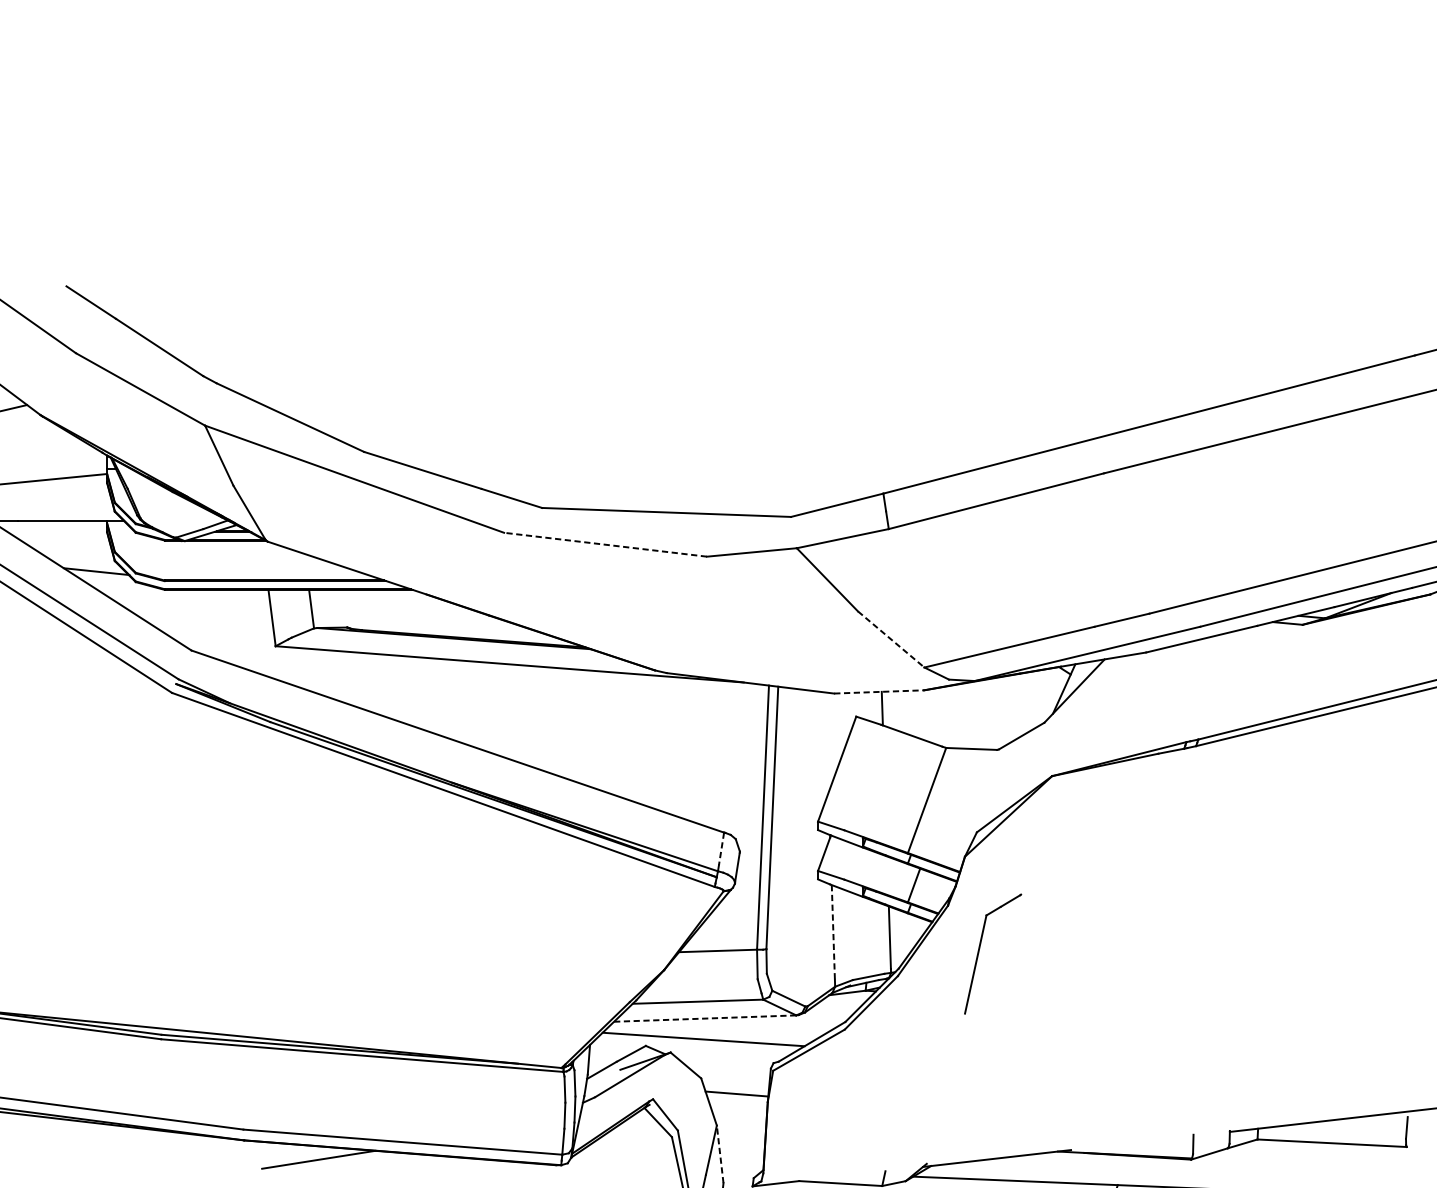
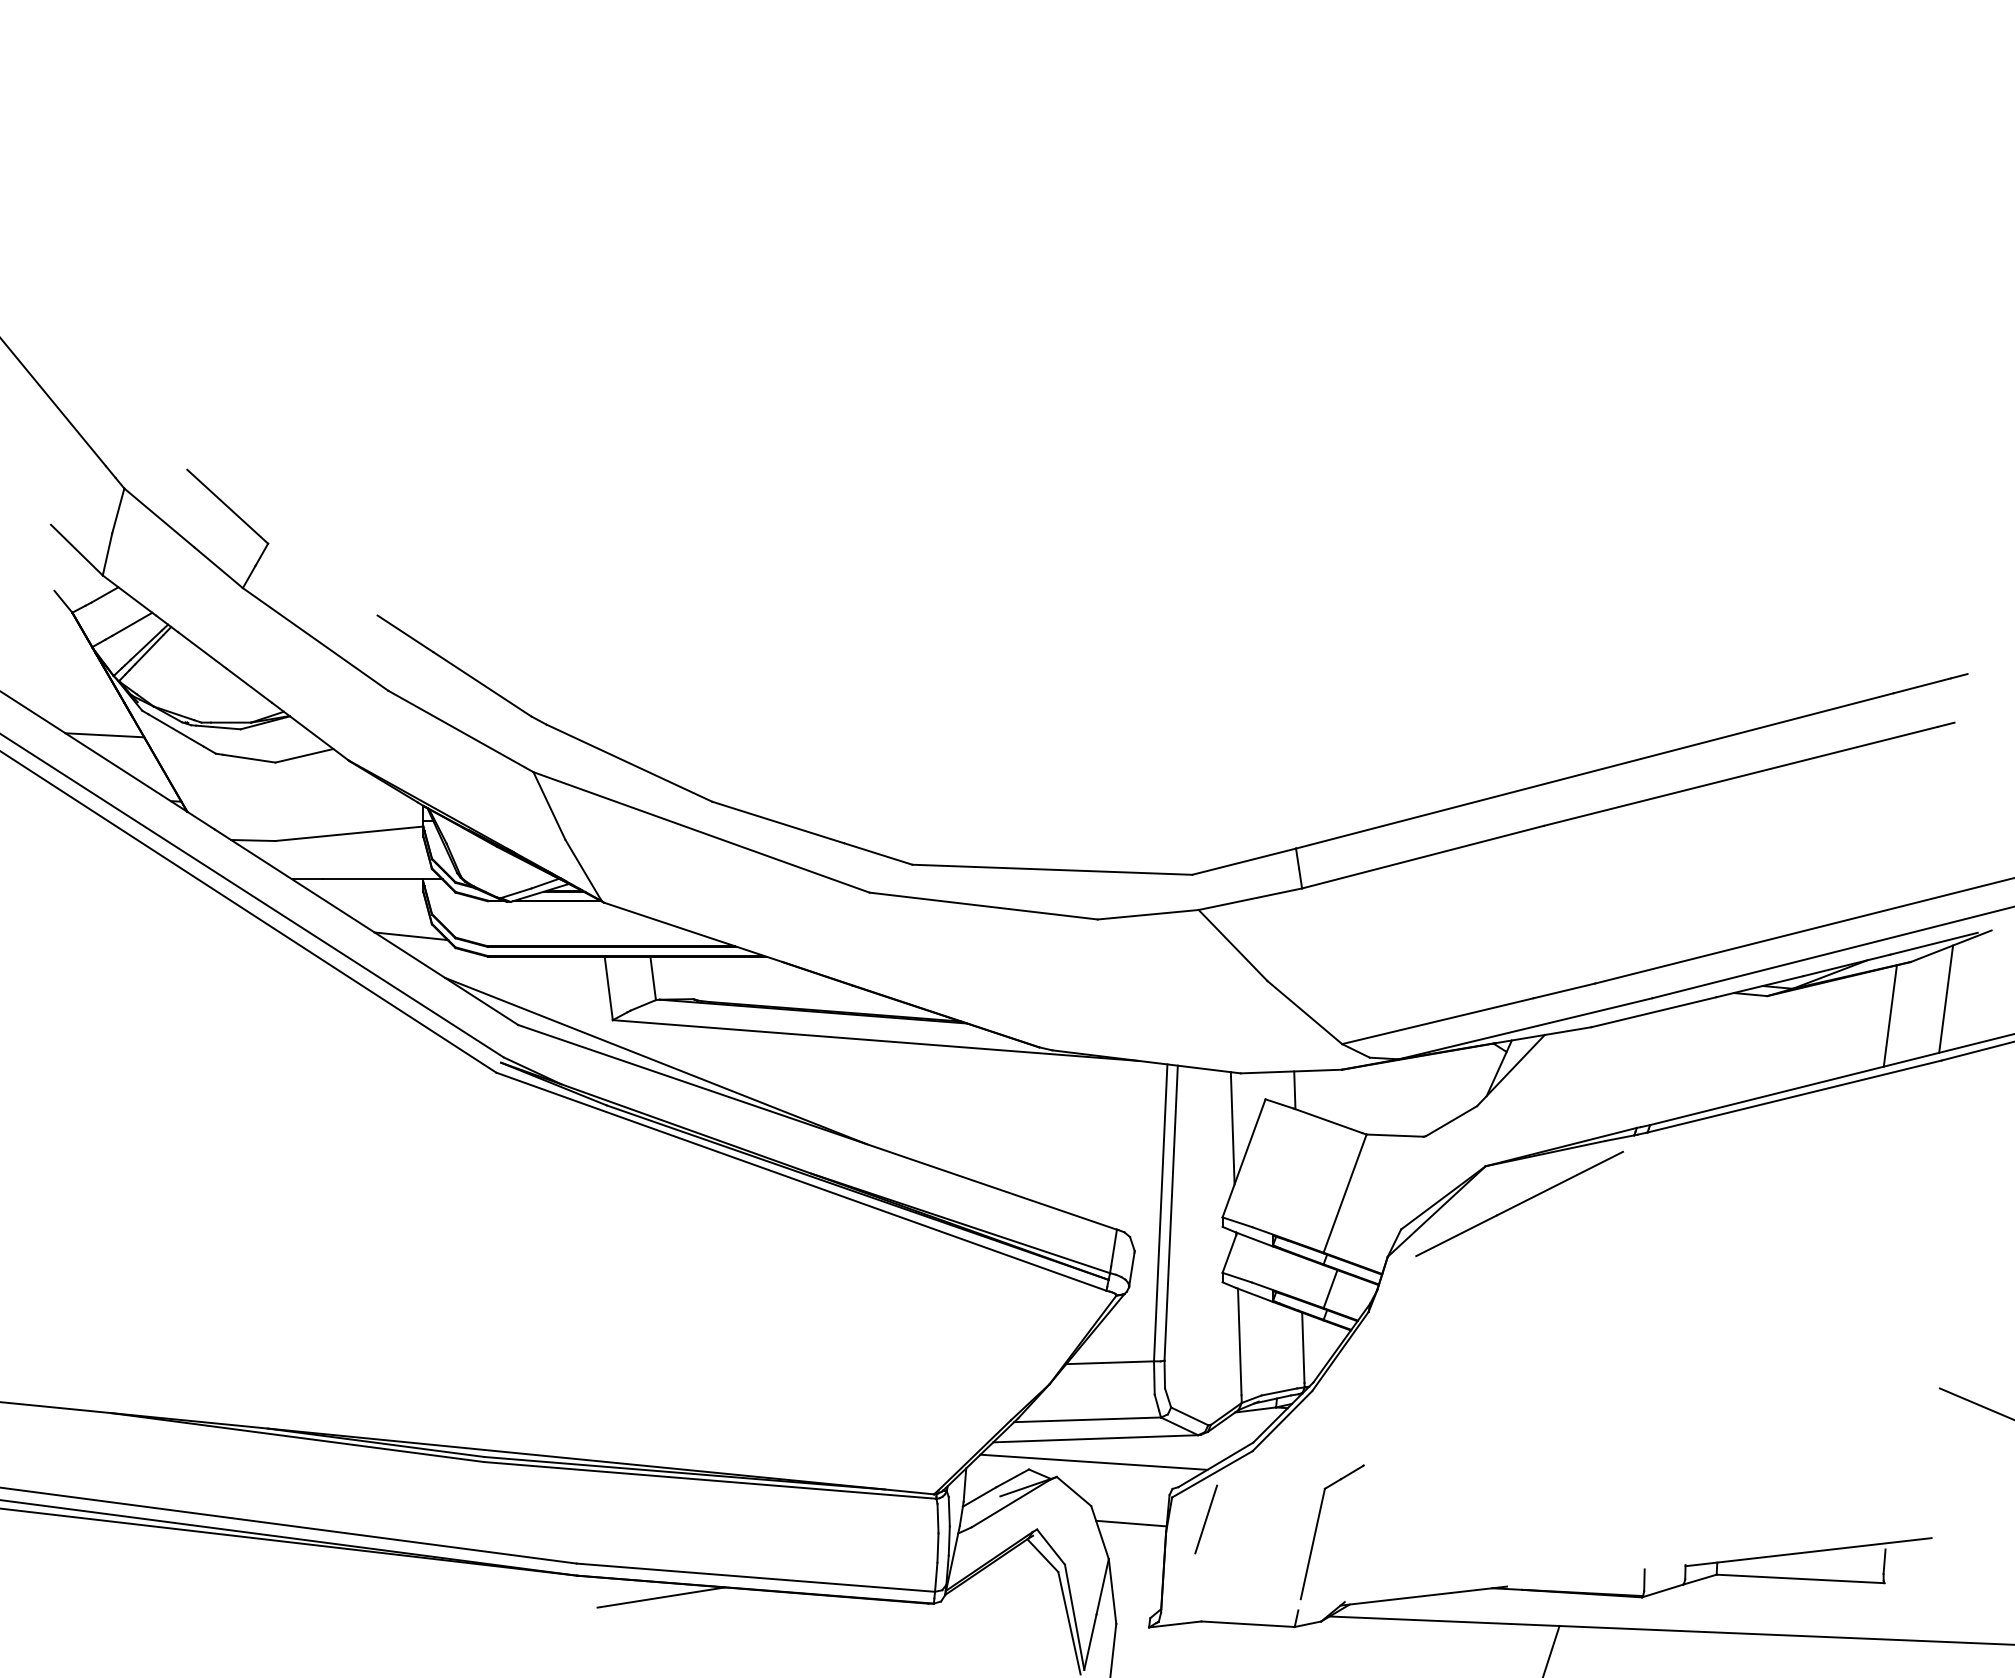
line: (605, 545) -> (983, 906), dashed -> solid
line: (890, 639) -> (1304, 1012), dashed -> solid
line: (1411, 642) -> (1889, 1015), added
line: (313, 682) -> (655, 1060), added
line: (879, 691) -> (1291, 1071), dashed -> solid
line: (826, 742) -> (1232, 1128), added
line: (1082, 809) -> (1519, 1203), added
line: (721, 849) -> (1114, 1248), dashed -> solid
line: (833, 932) -> (1239, 1342), dashed -> solid
part: (979, 950) -> (1317, 1528), moved
line: (705, 1018) -> (1095, 1438), dashed -> solid
line: (803, 1090) -> (1206, 1519), added
line: (720, 1154) -> (1112, 1591), dashed -> solid

